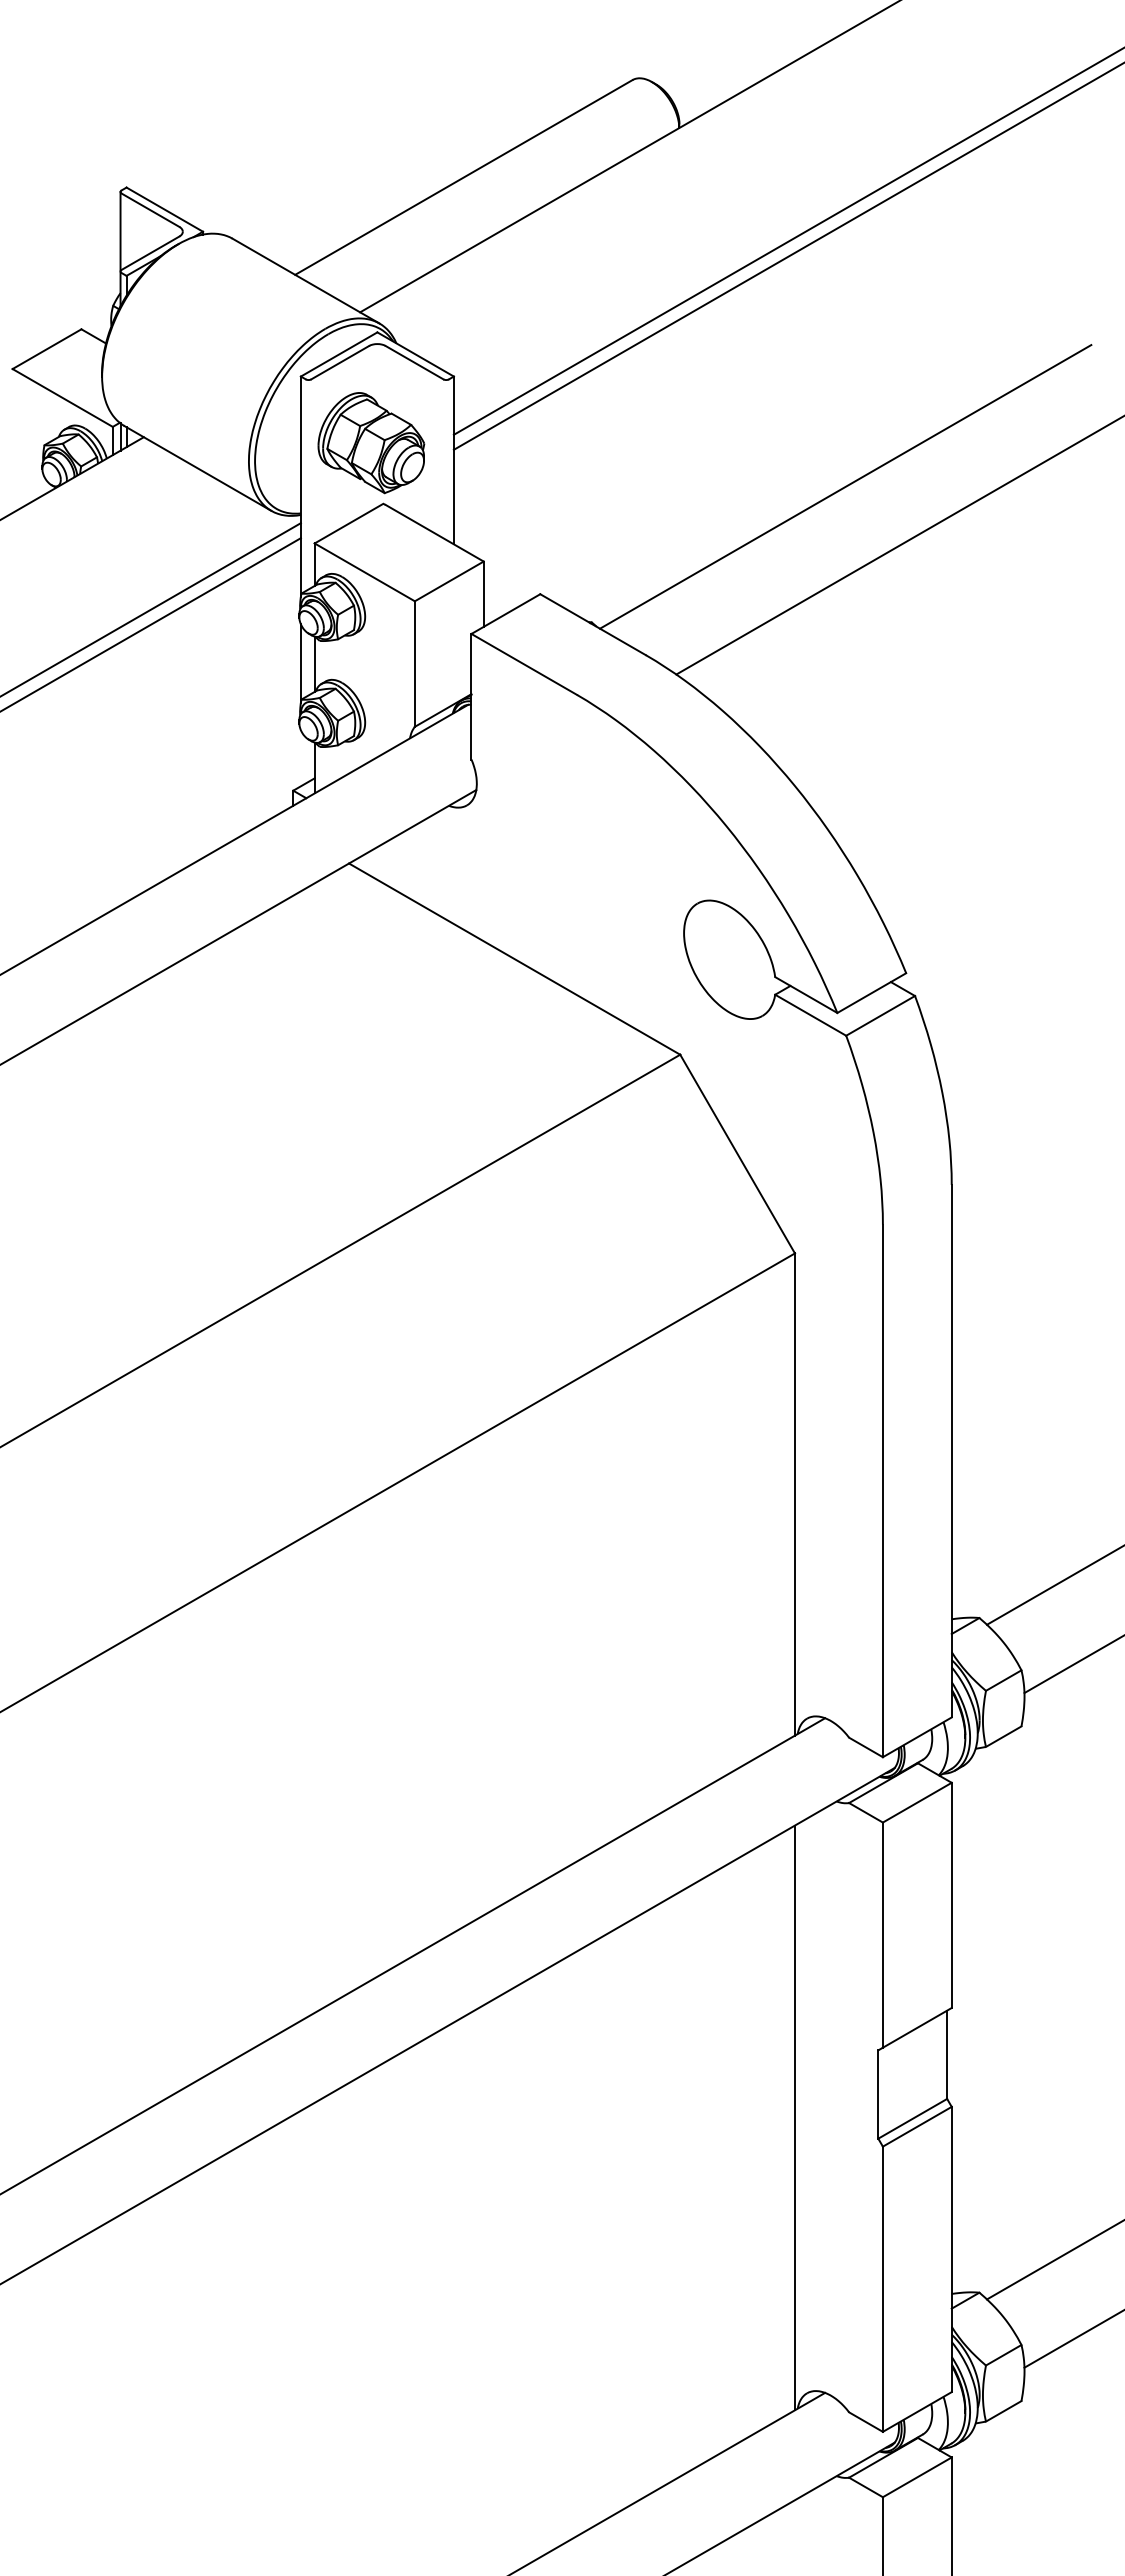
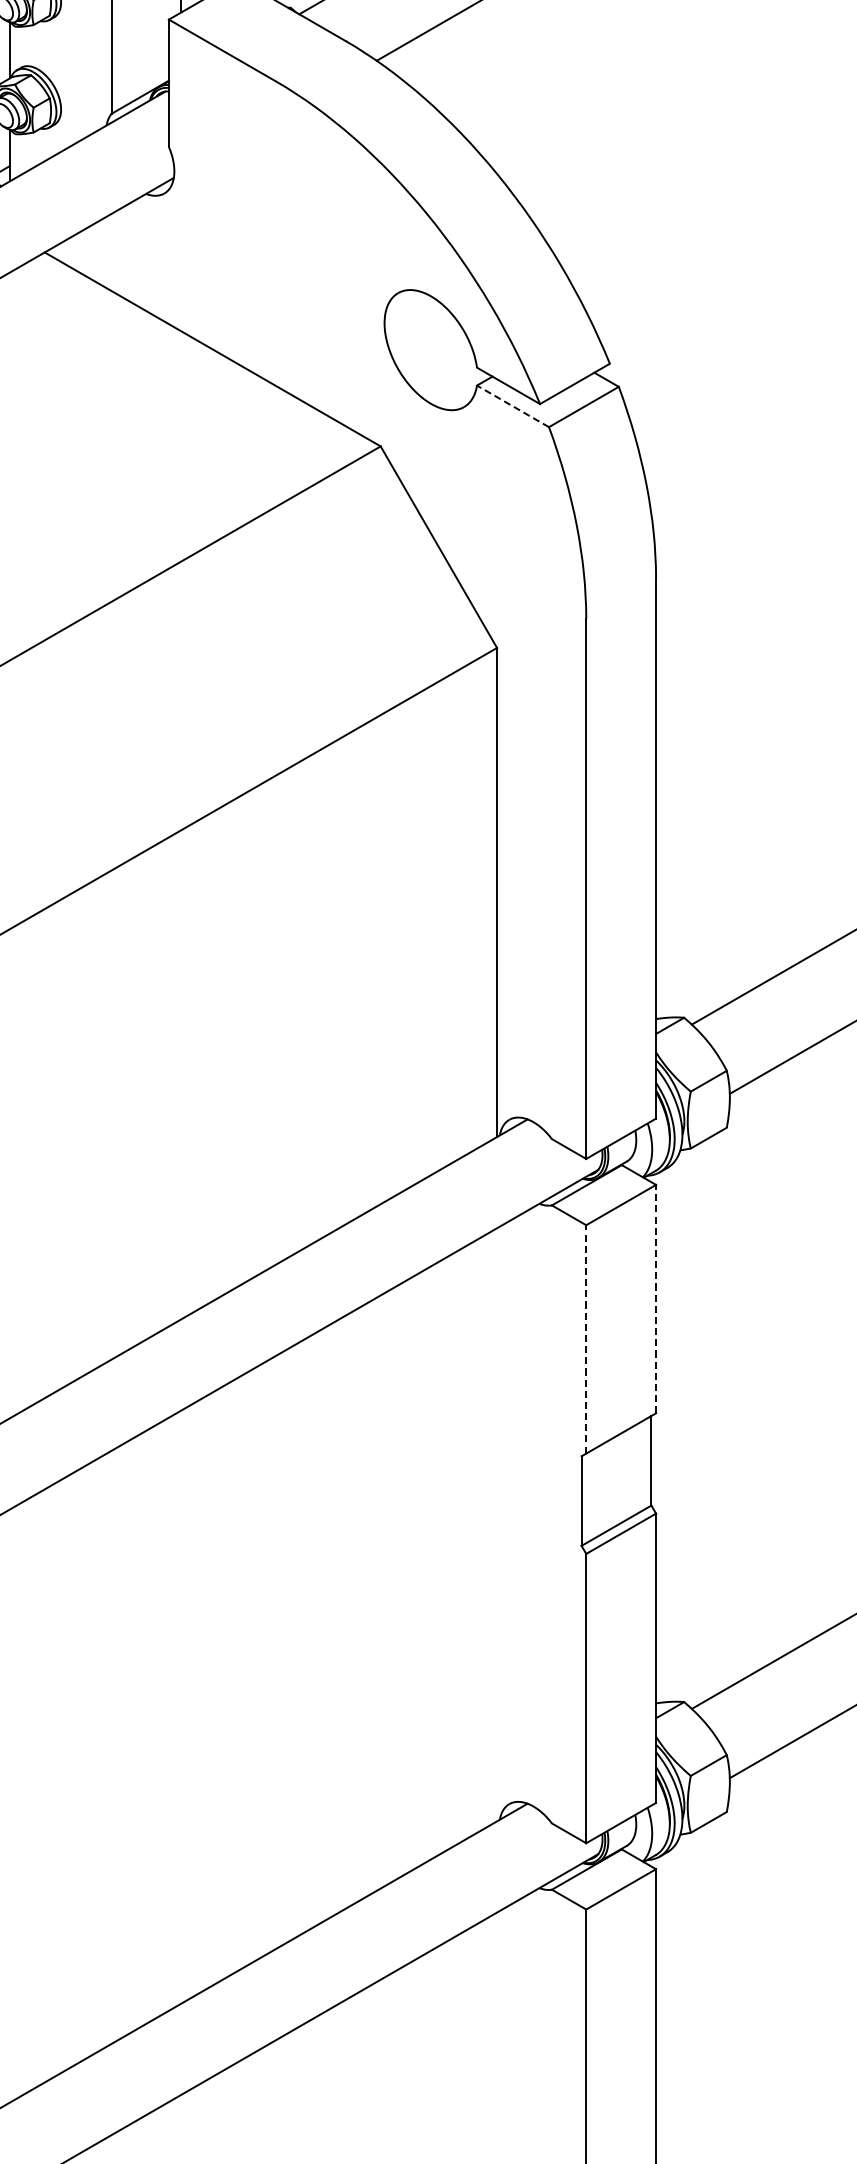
line: (810, 1015) -> (512, 406), solid -> dashed
line: (951, 1895) -> (655, 1299), solid -> dashed
line: (882, 1935) -> (585, 1339), solid -> dashed
line: (794, 2117) -> (496, 1524), removed

